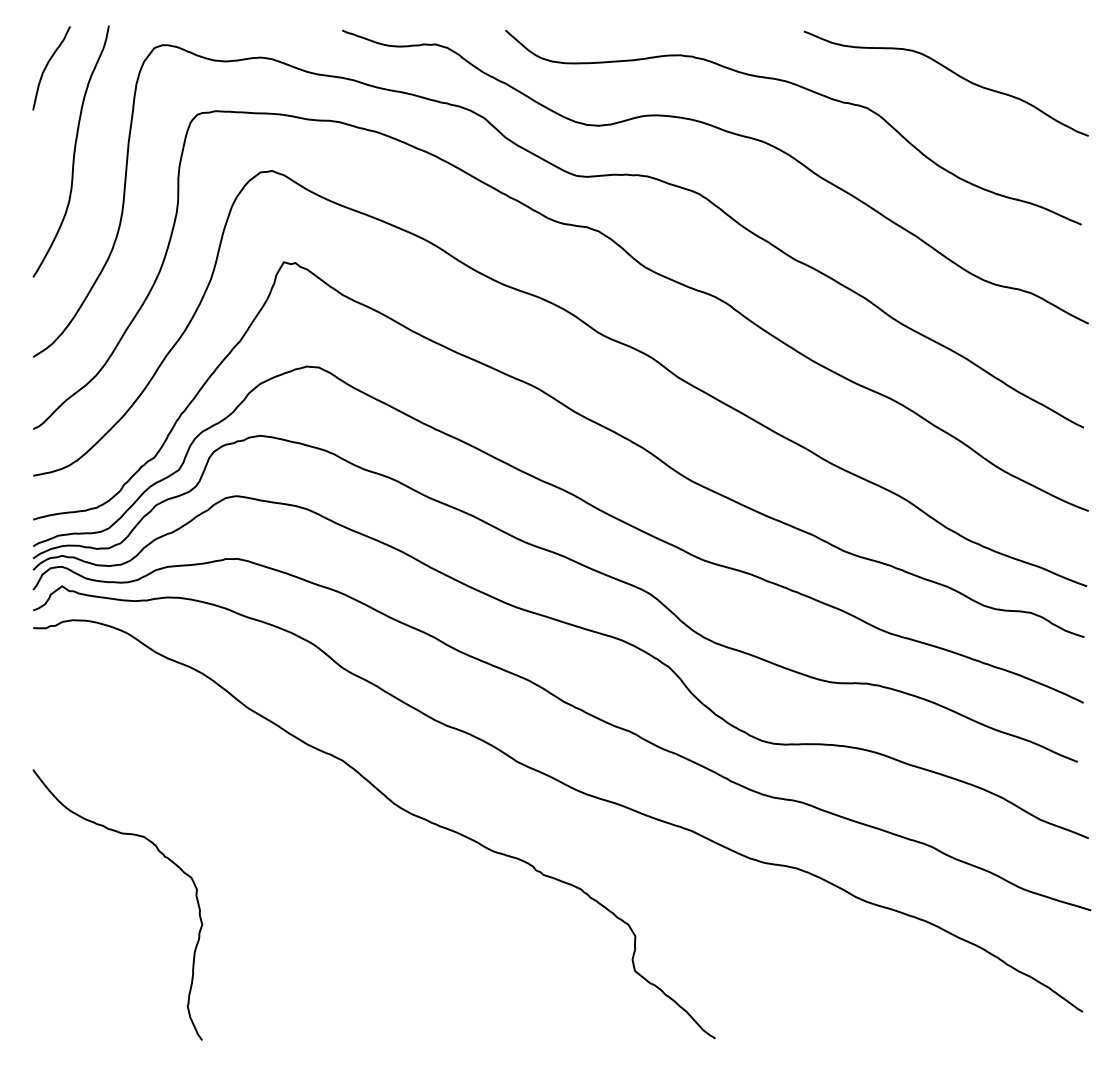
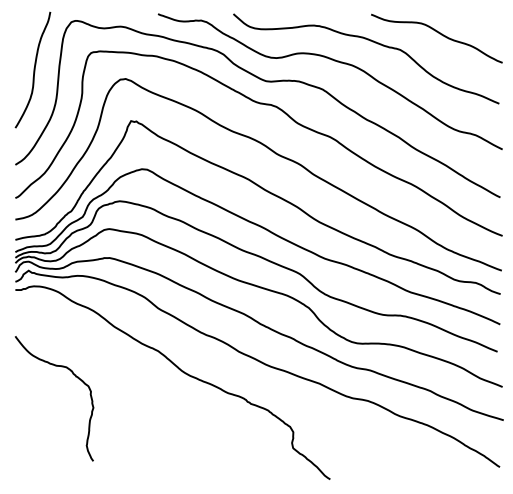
curve: (48, 68) -> (22, 31), removed
curve: (163, 858) -> (75, 377), moved

